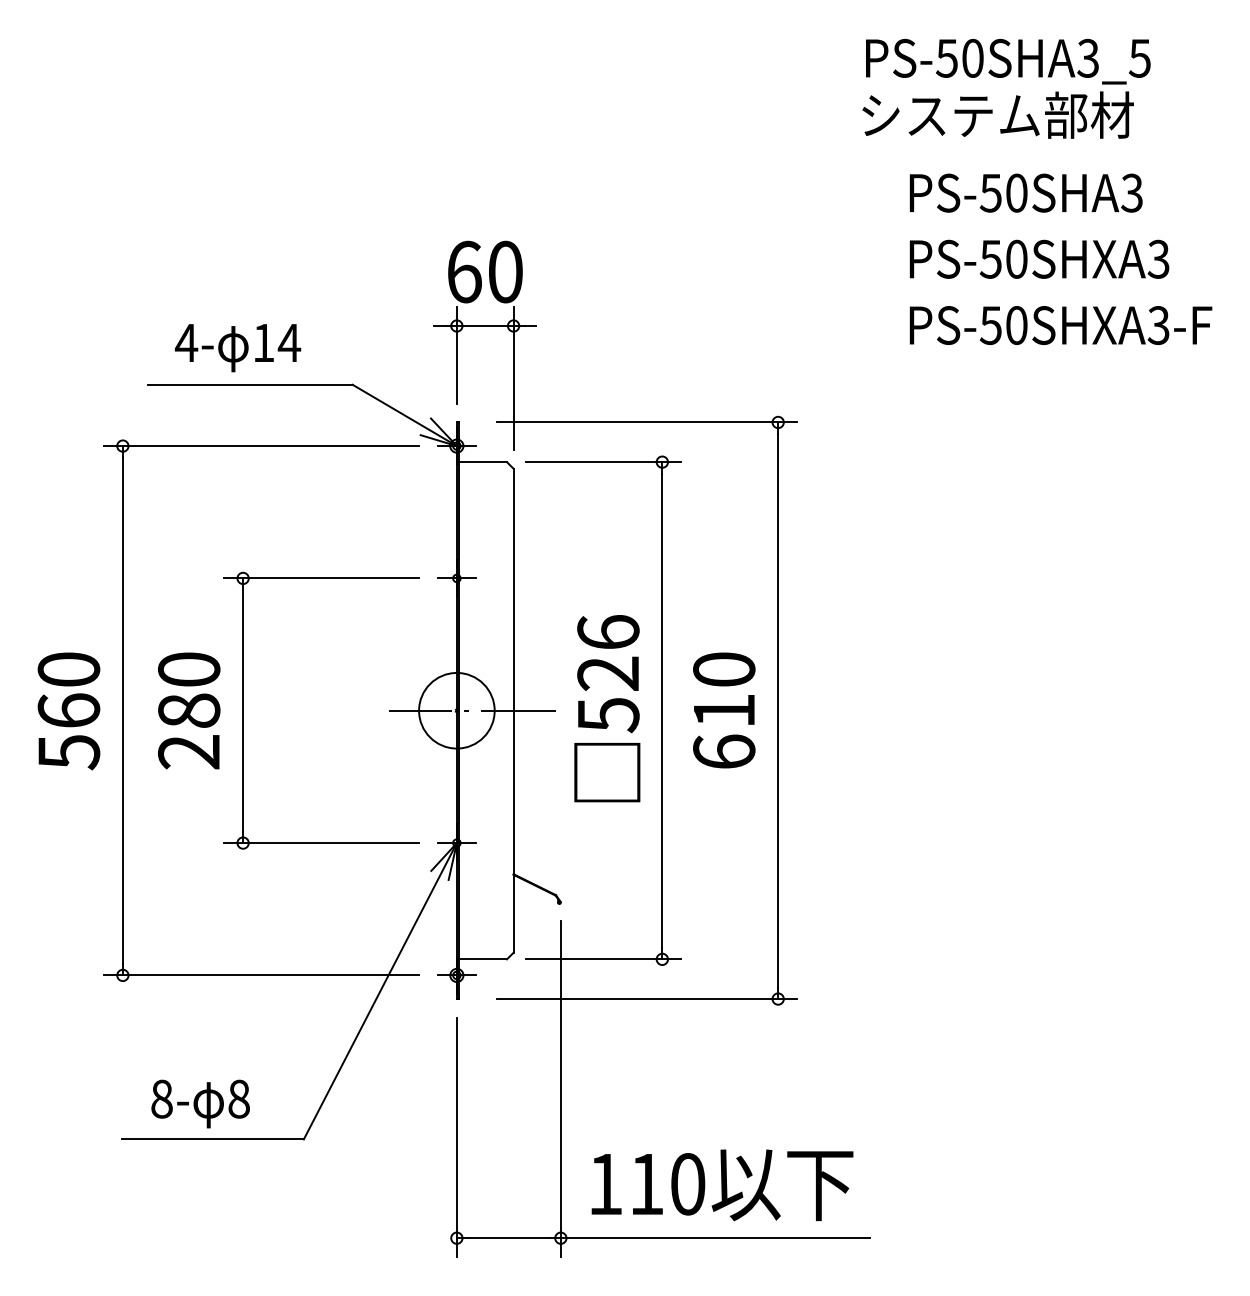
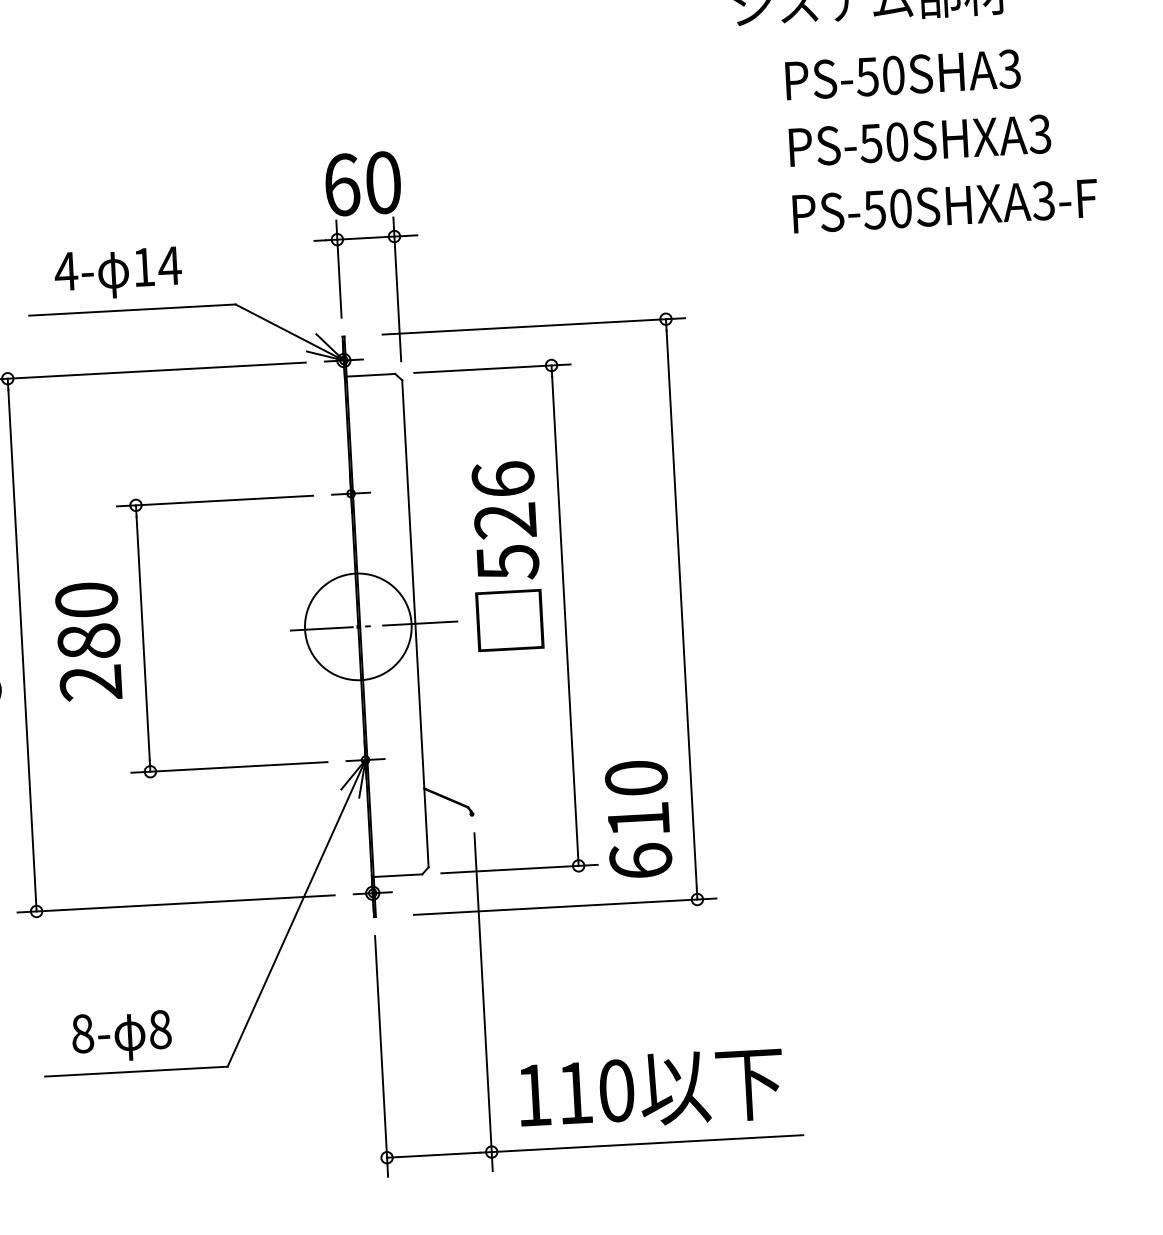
text: (607, 708) -> (506, 556), moved
circle: (456, 710) -> (357, 626), size x1.4
text: (724, 710) -> (638, 819), moved

